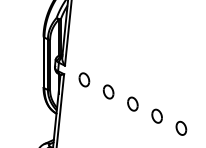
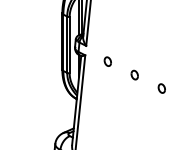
part: (84, 79) -> (107, 61), size x0.6
part: (108, 91) -> (134, 74), size x0.6
part: (132, 103) -> (161, 87), size x0.6

